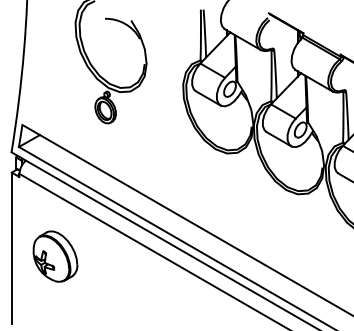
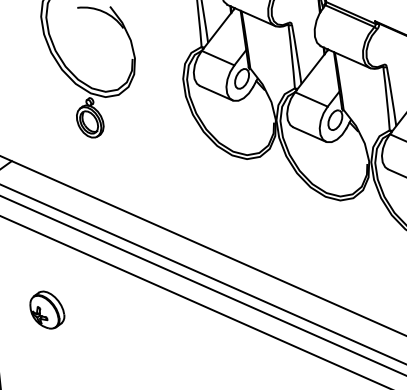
part: (55, 256) -> (47, 310), size x0.6

